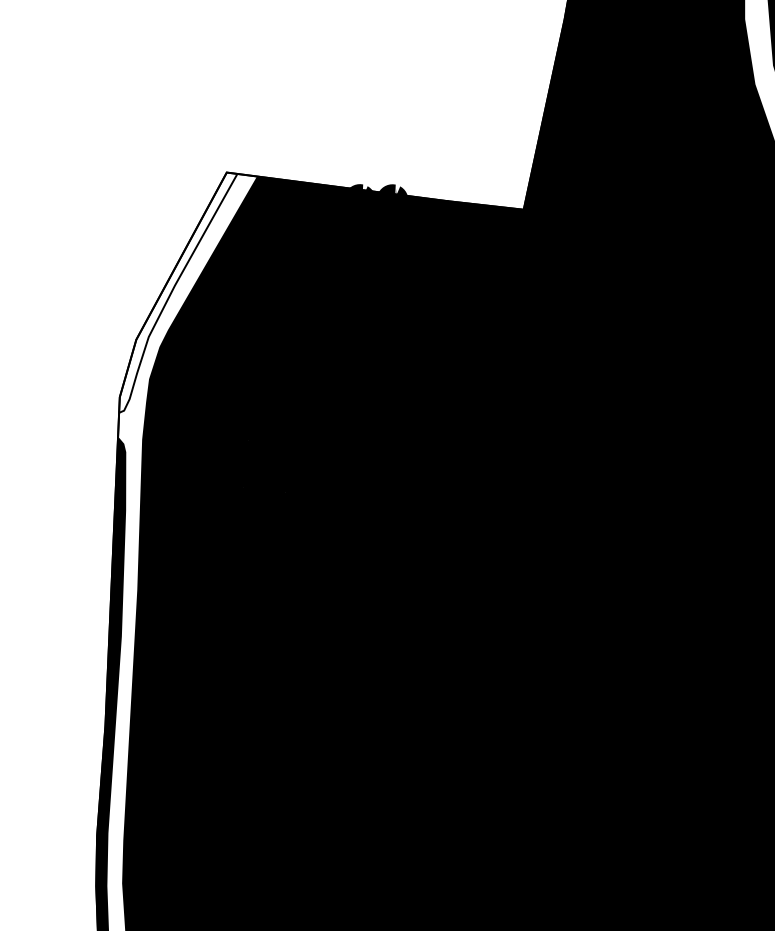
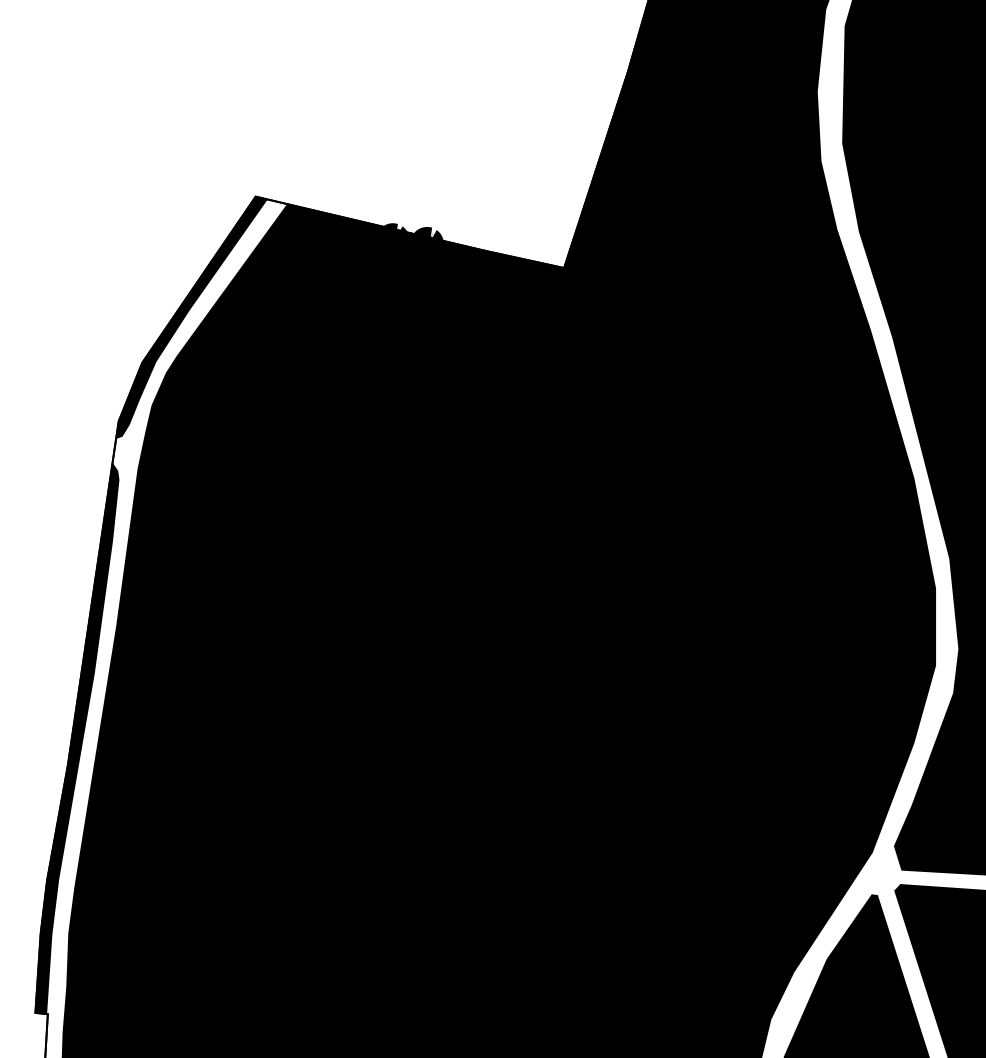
fill: (178, 291) -> (191, 316), added

